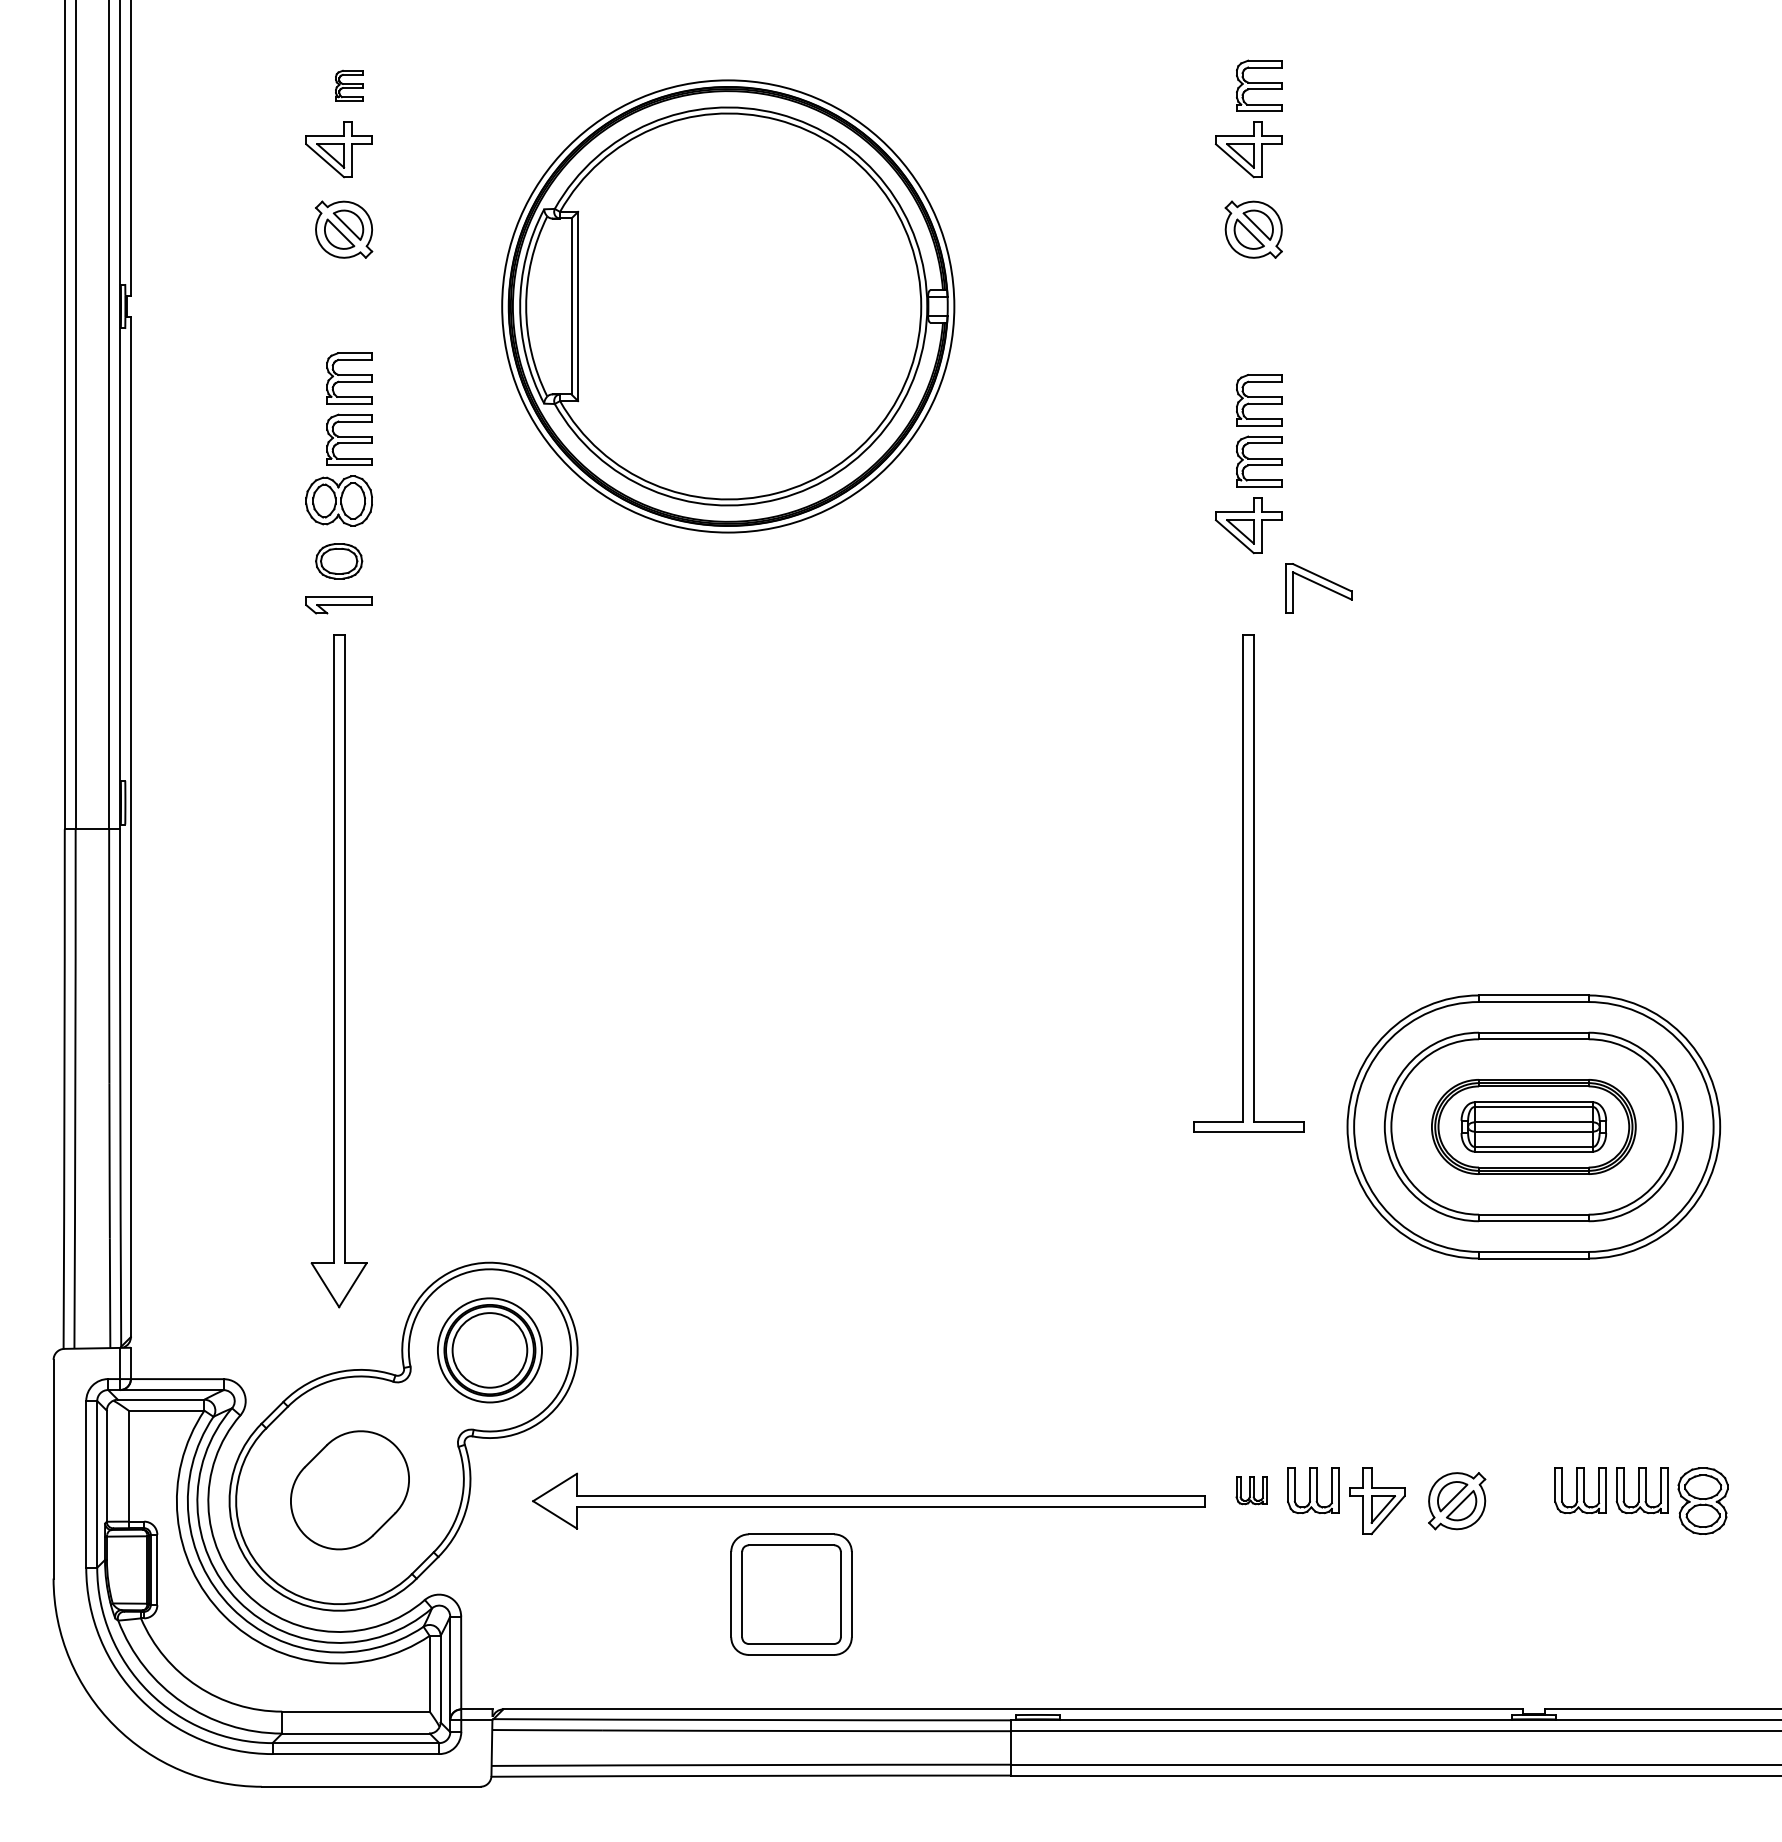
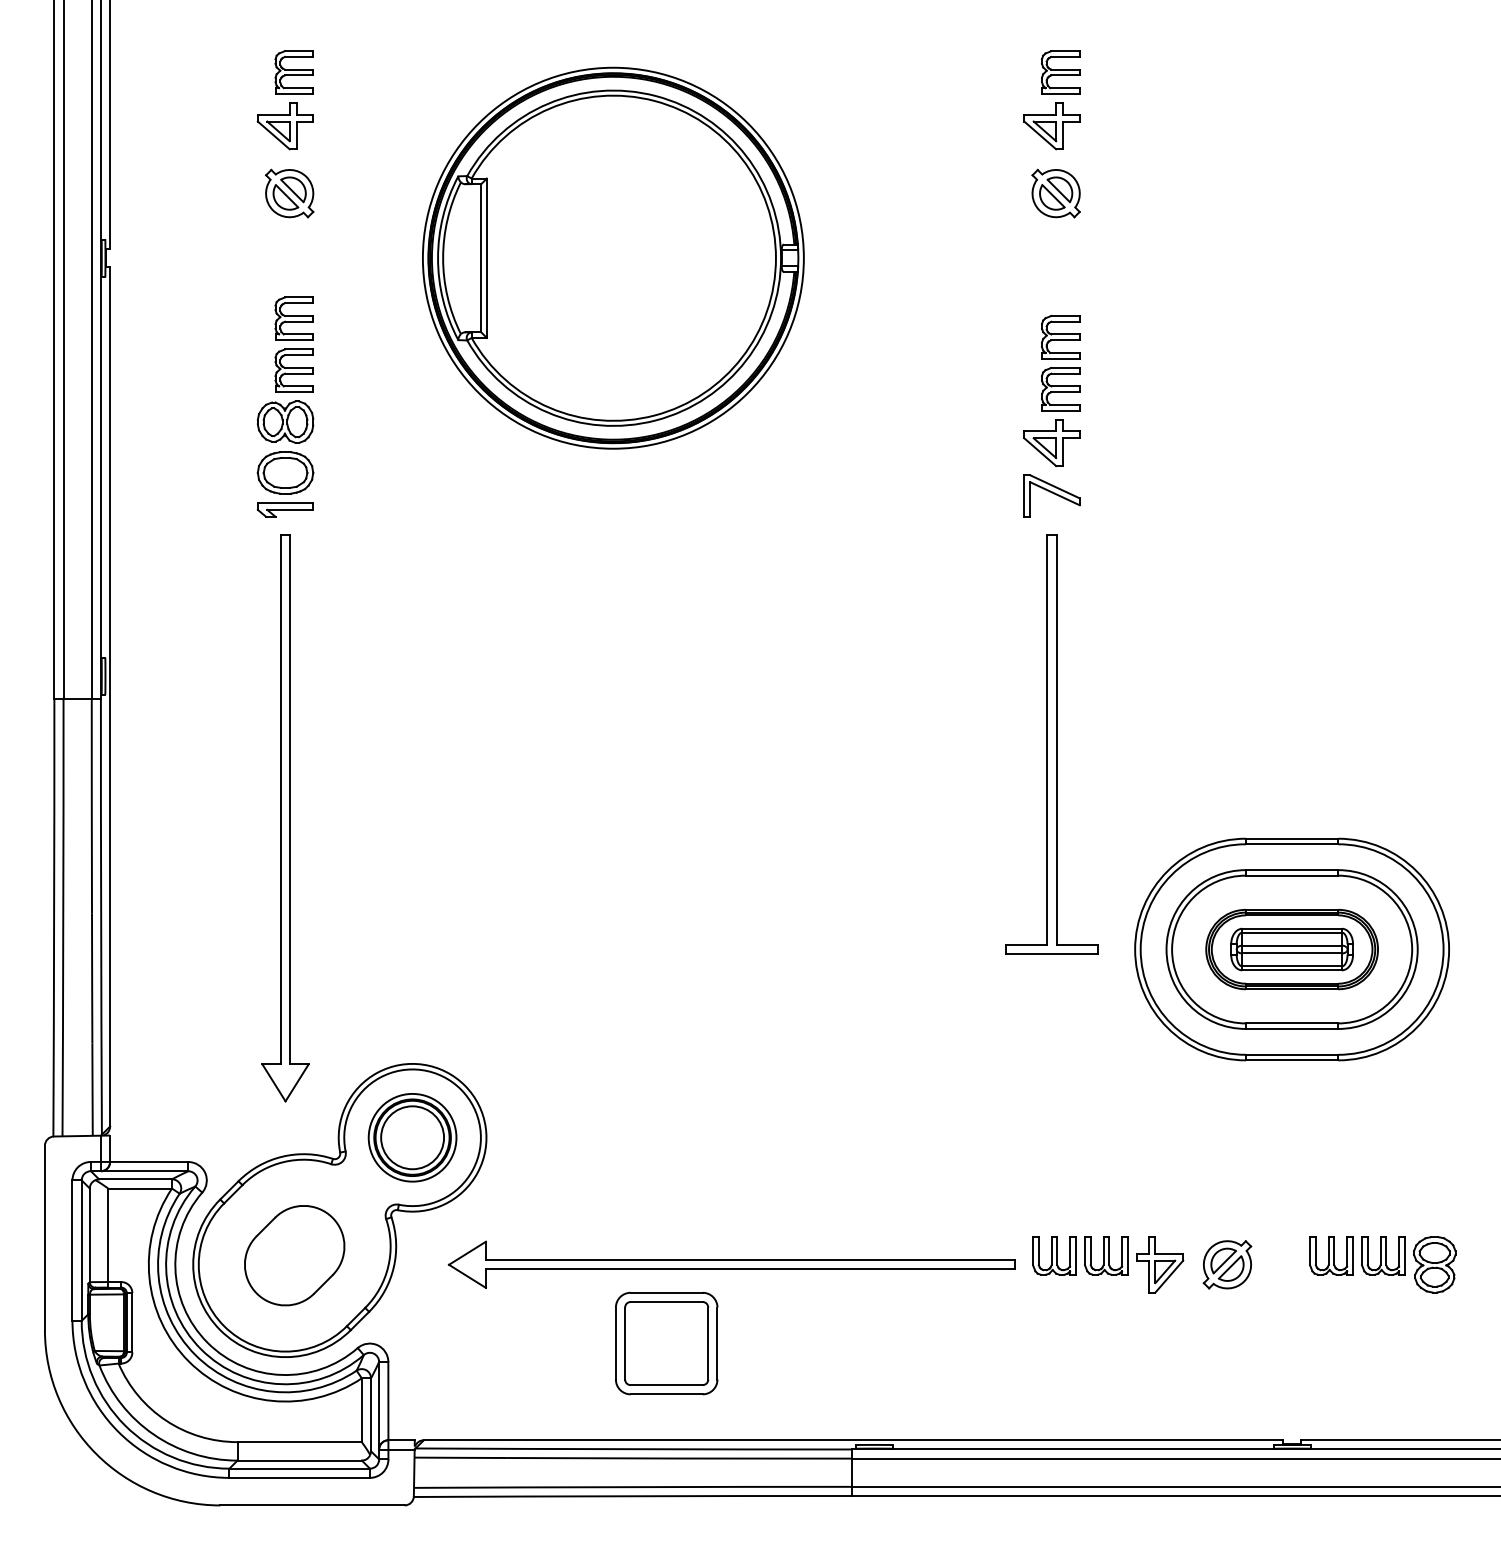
part: (348, 86) -> (293, 72), size x1.67
part: (339, 560) -> (285, 472), size x1.43
part: (1318, 588) -> (1051, 495), moved
part: (1251, 1490) -> (1054, 1255), size x1.67

